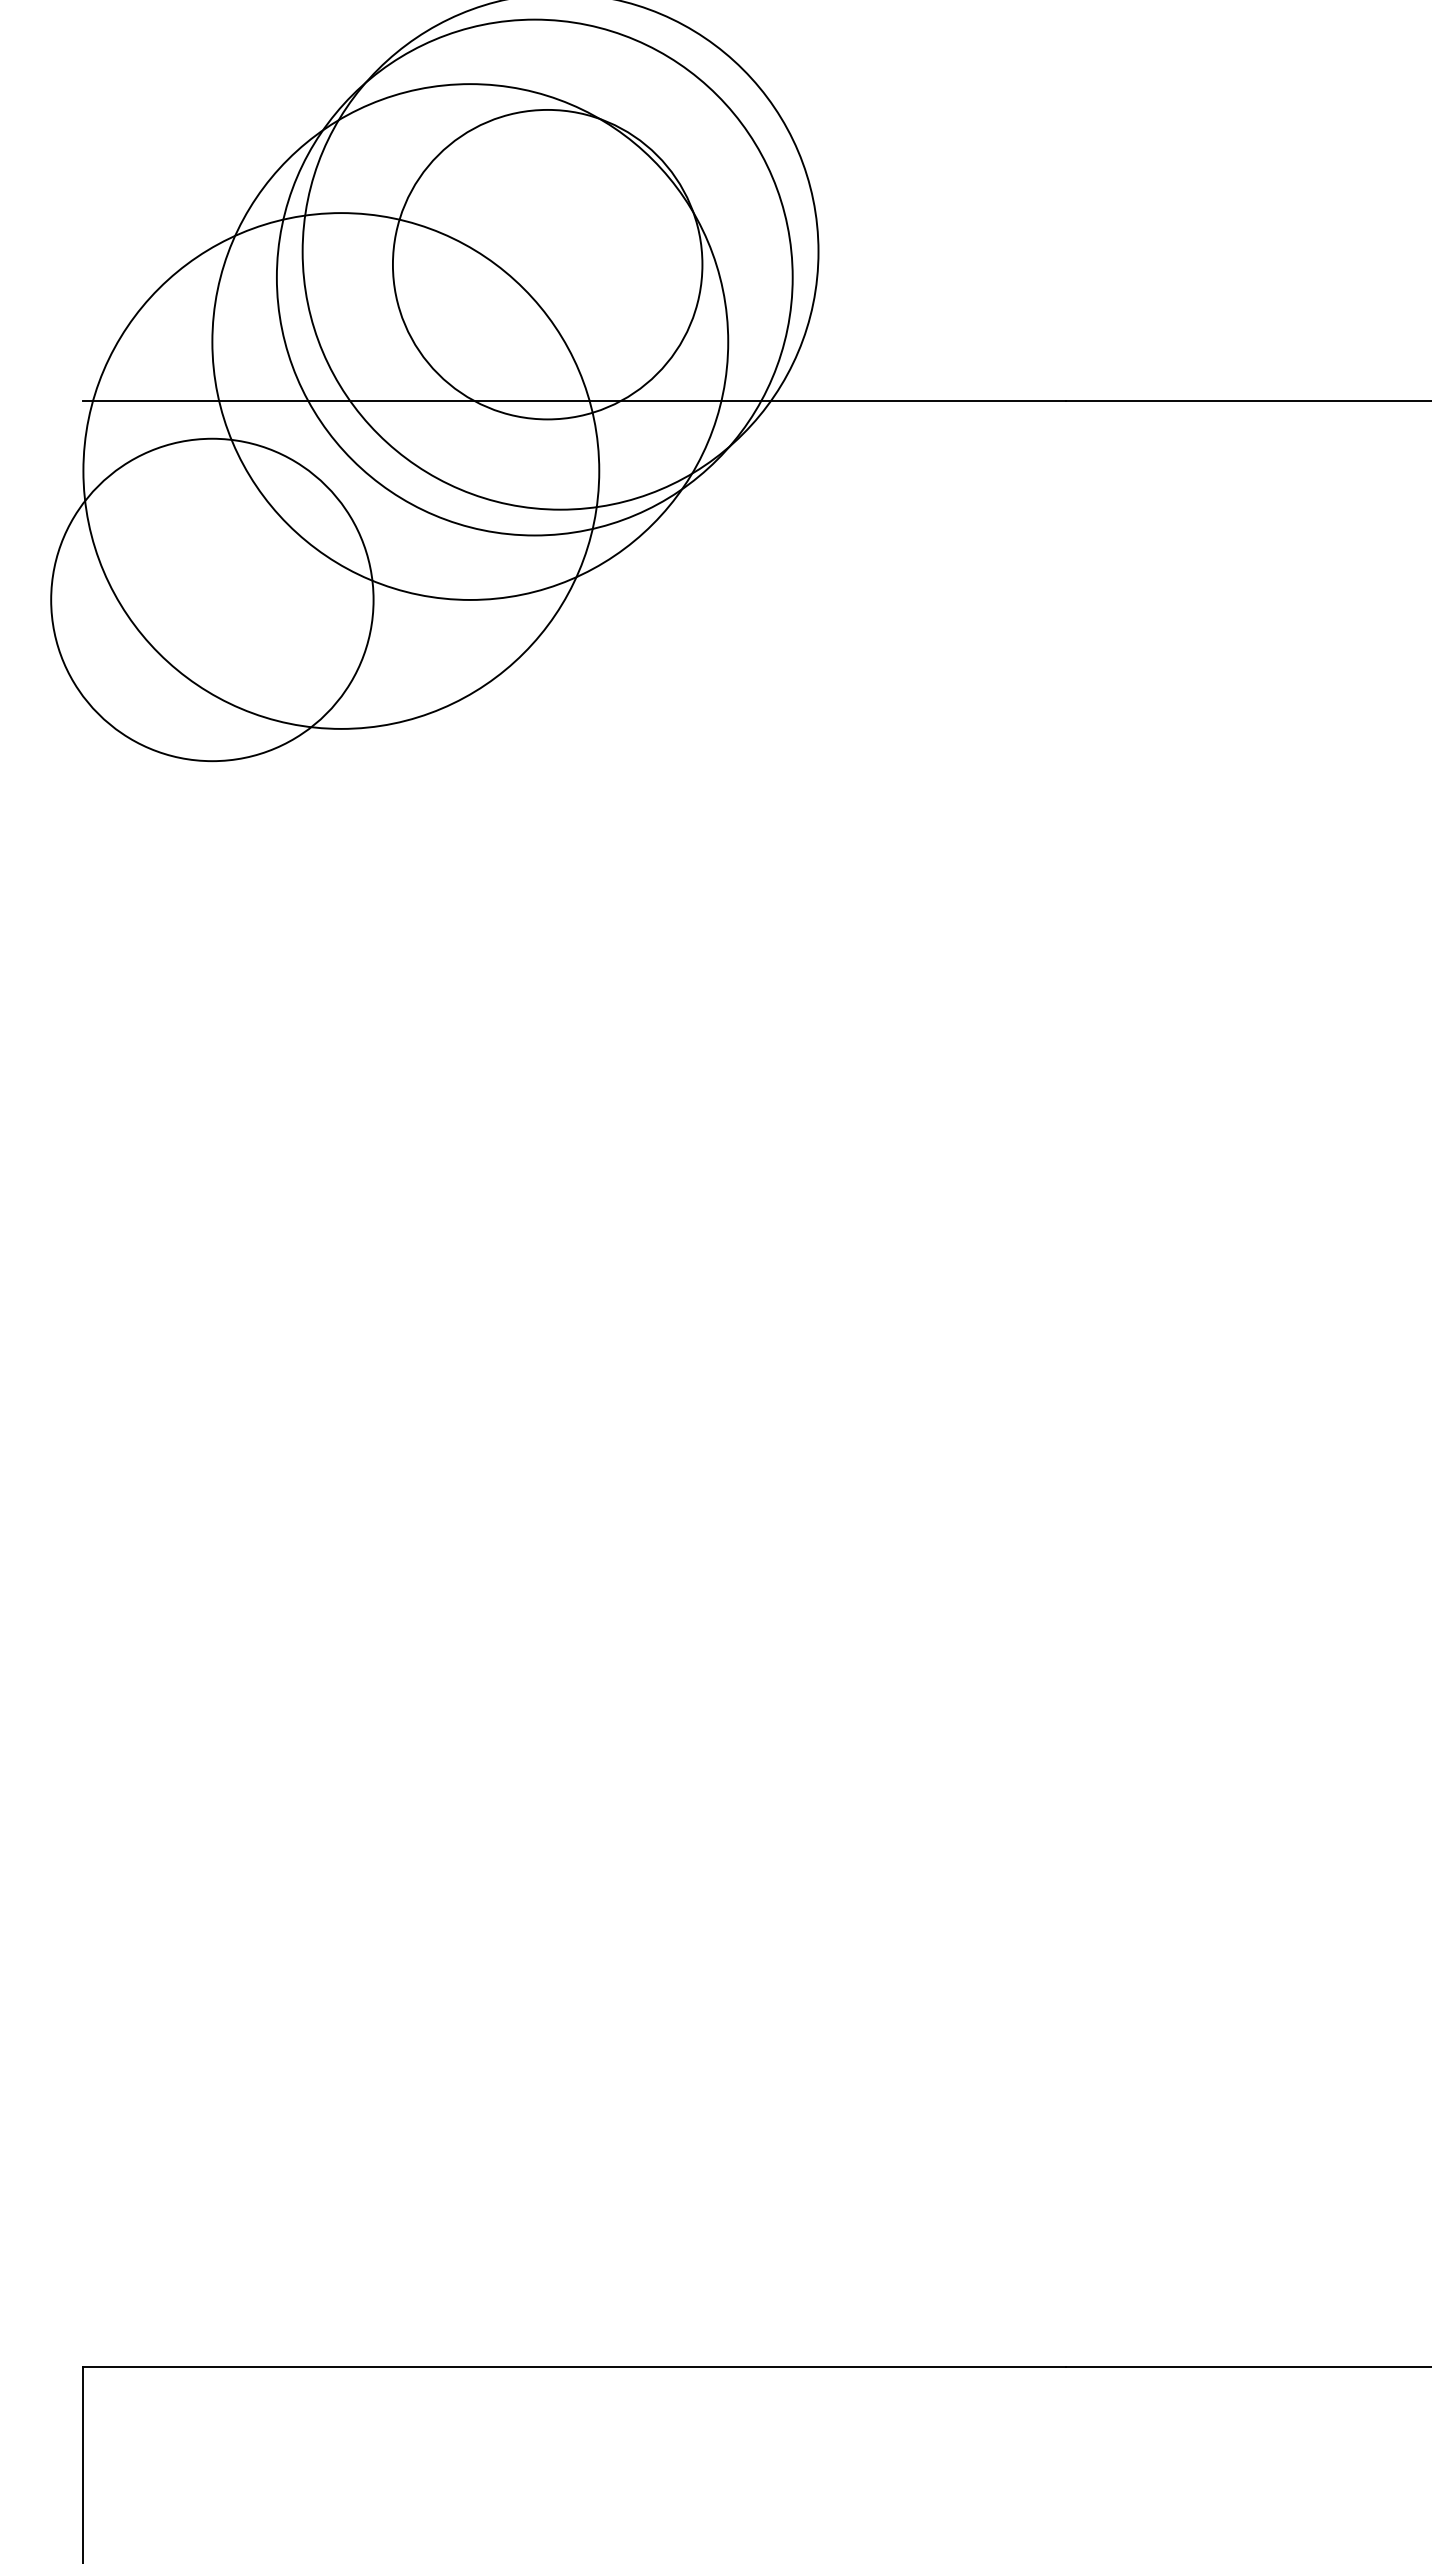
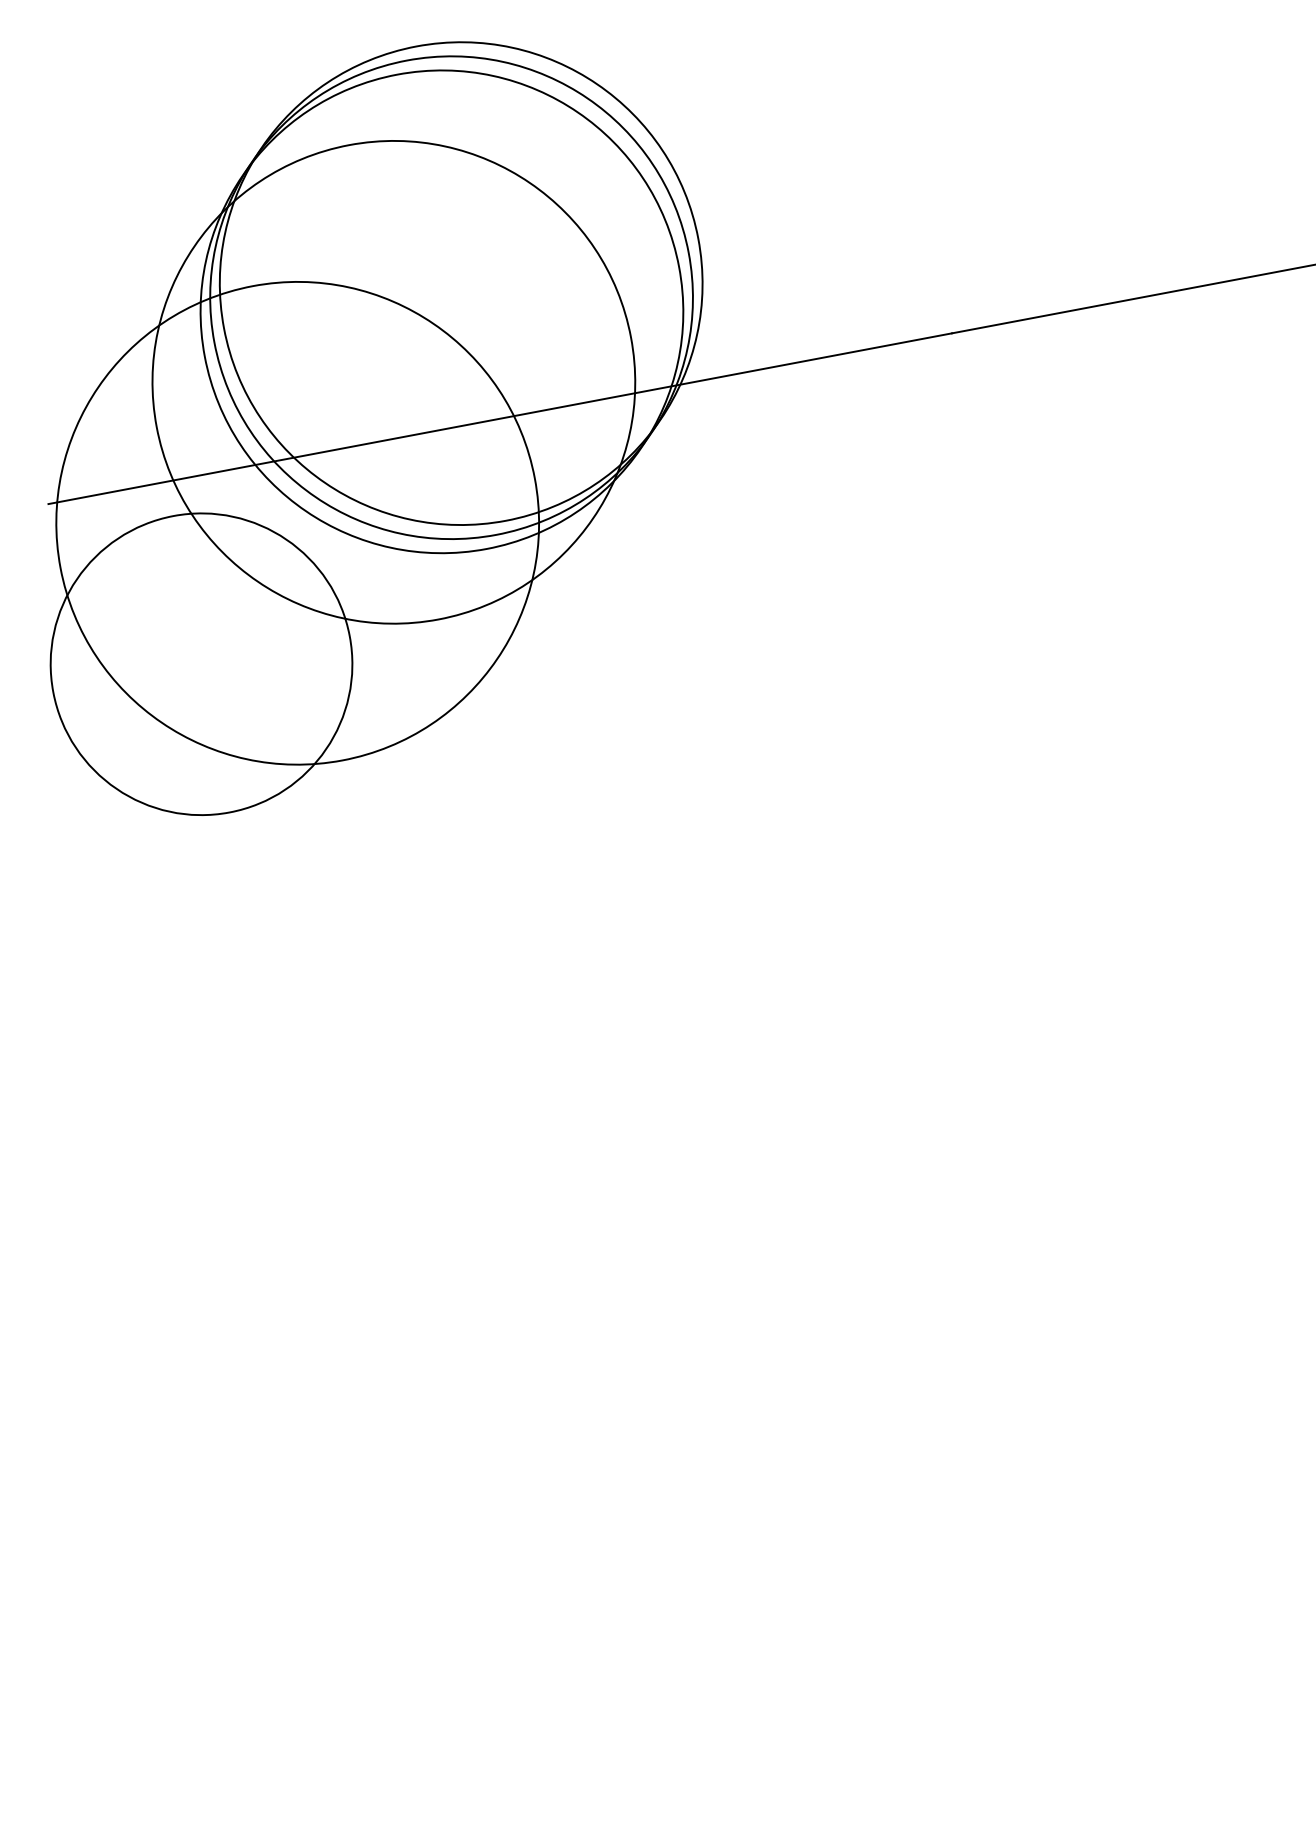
circle: (547, 264) -> (451, 297), size x1.67

